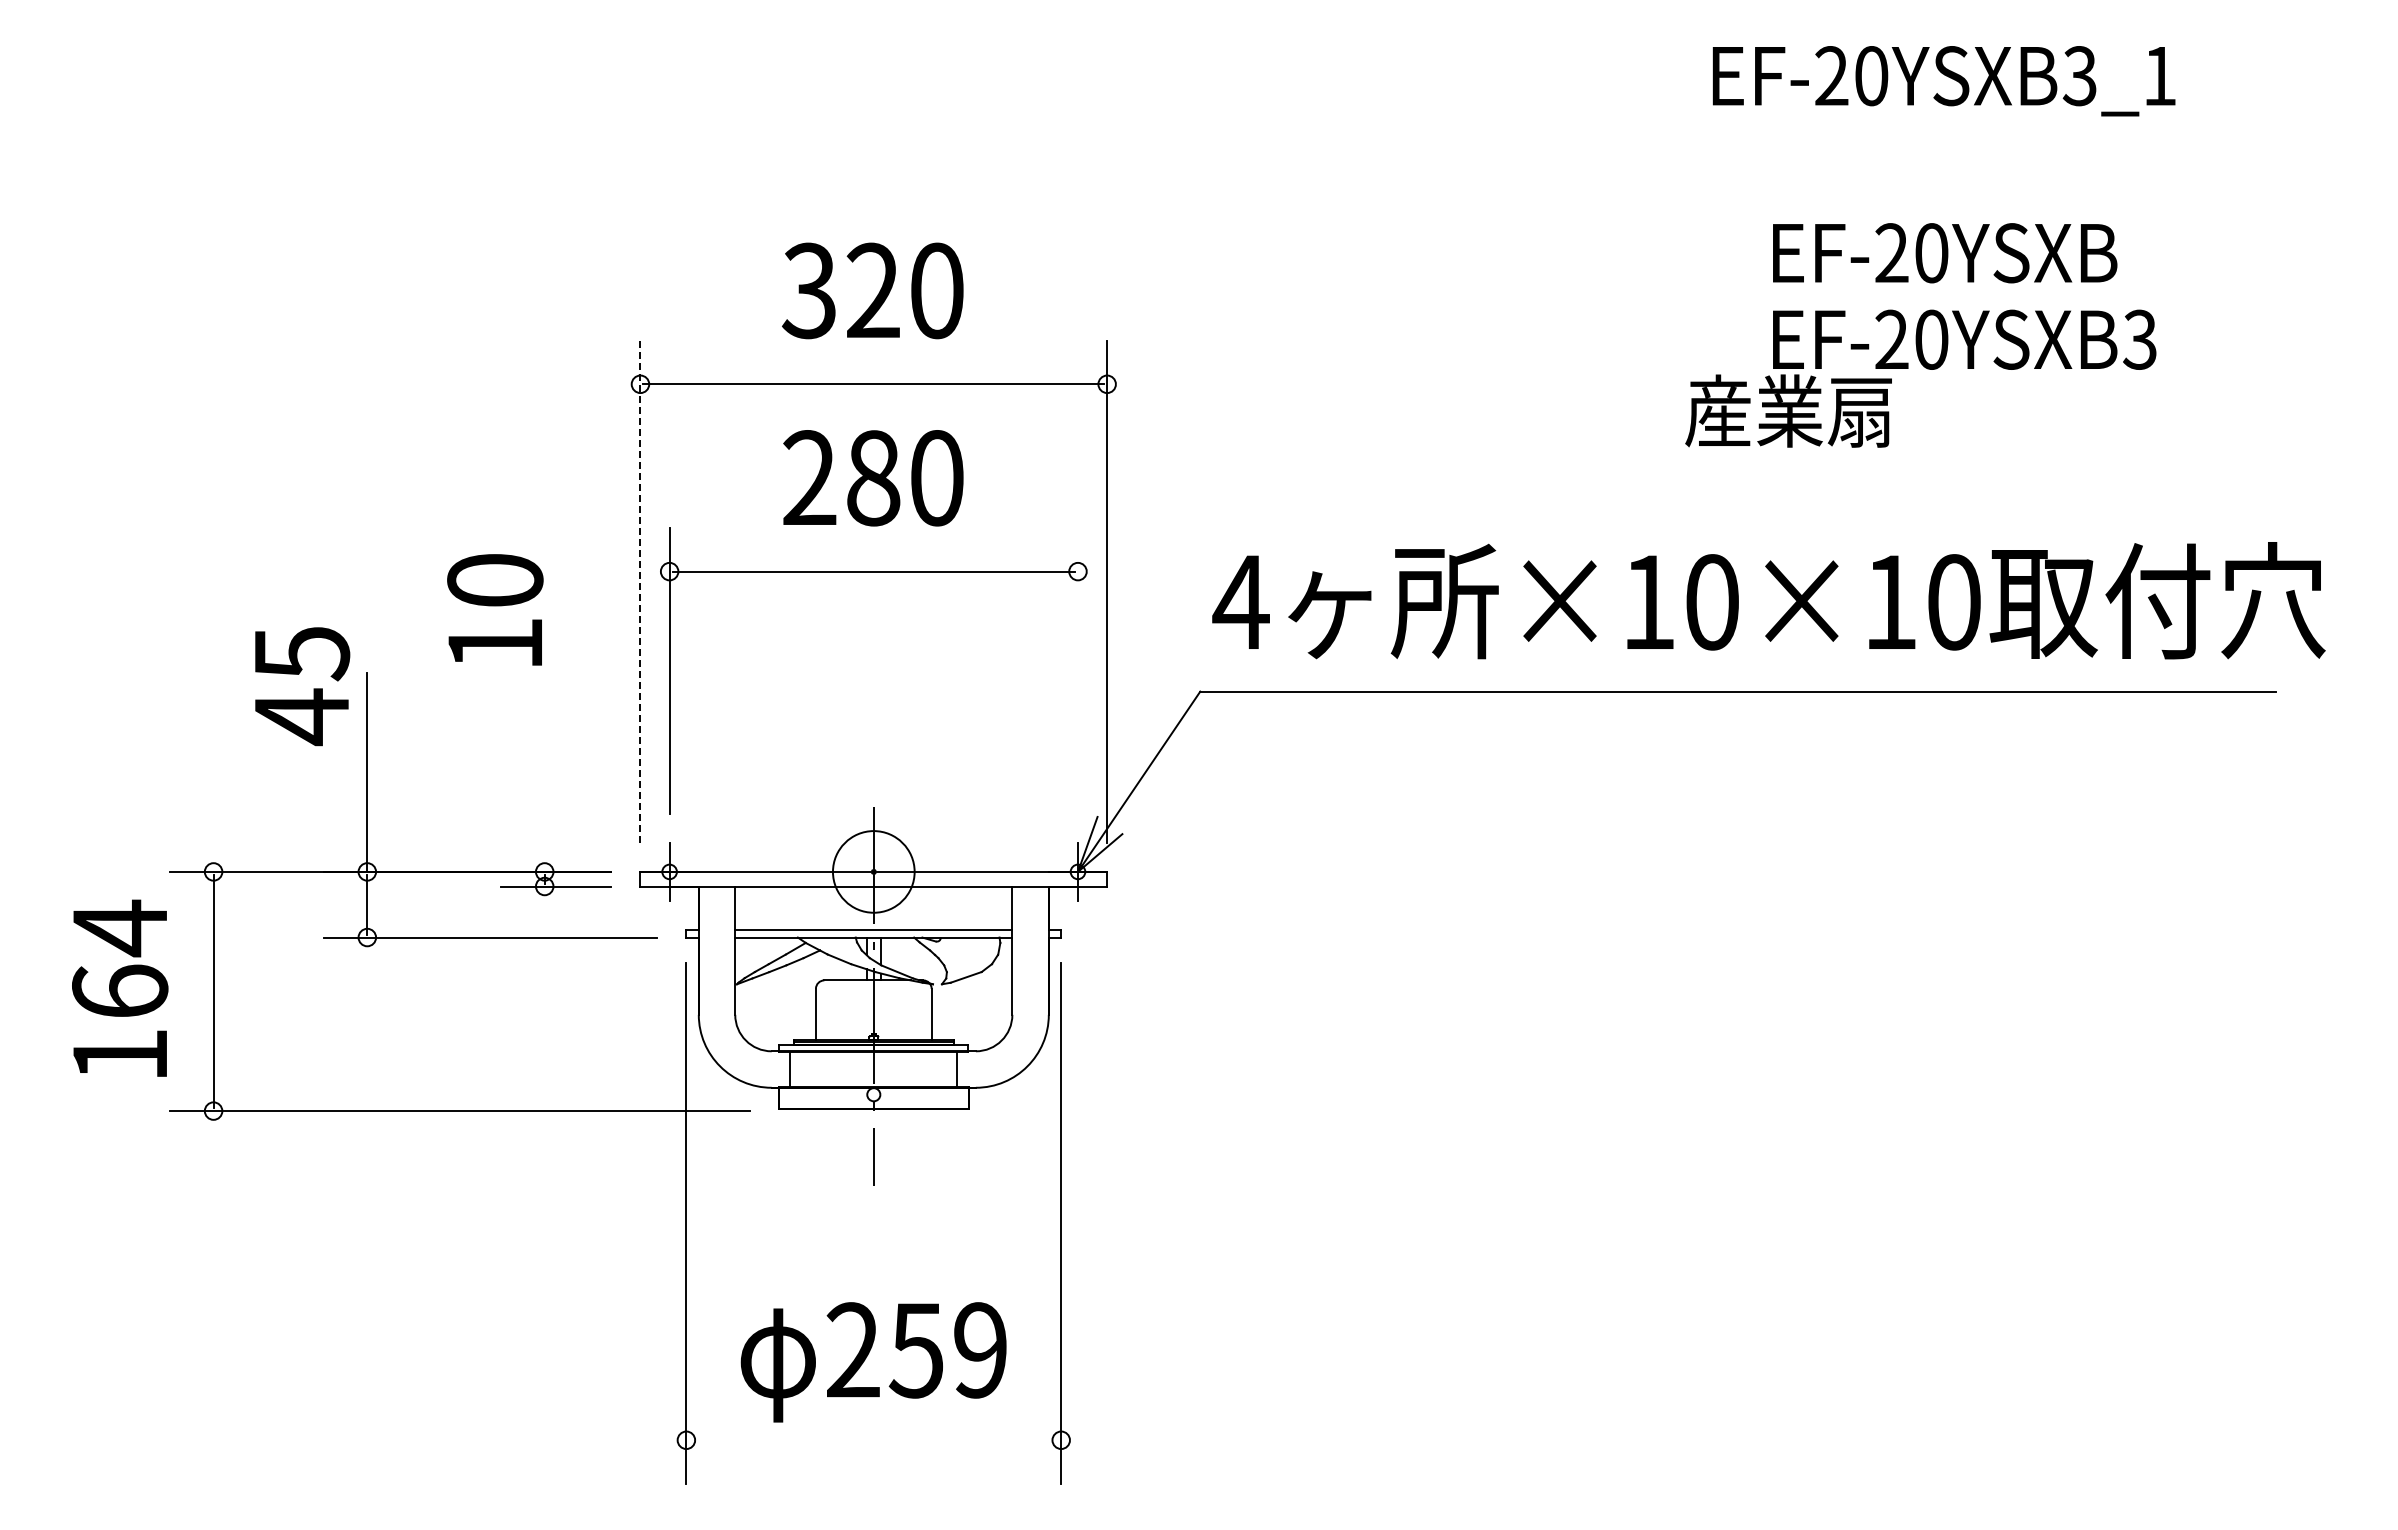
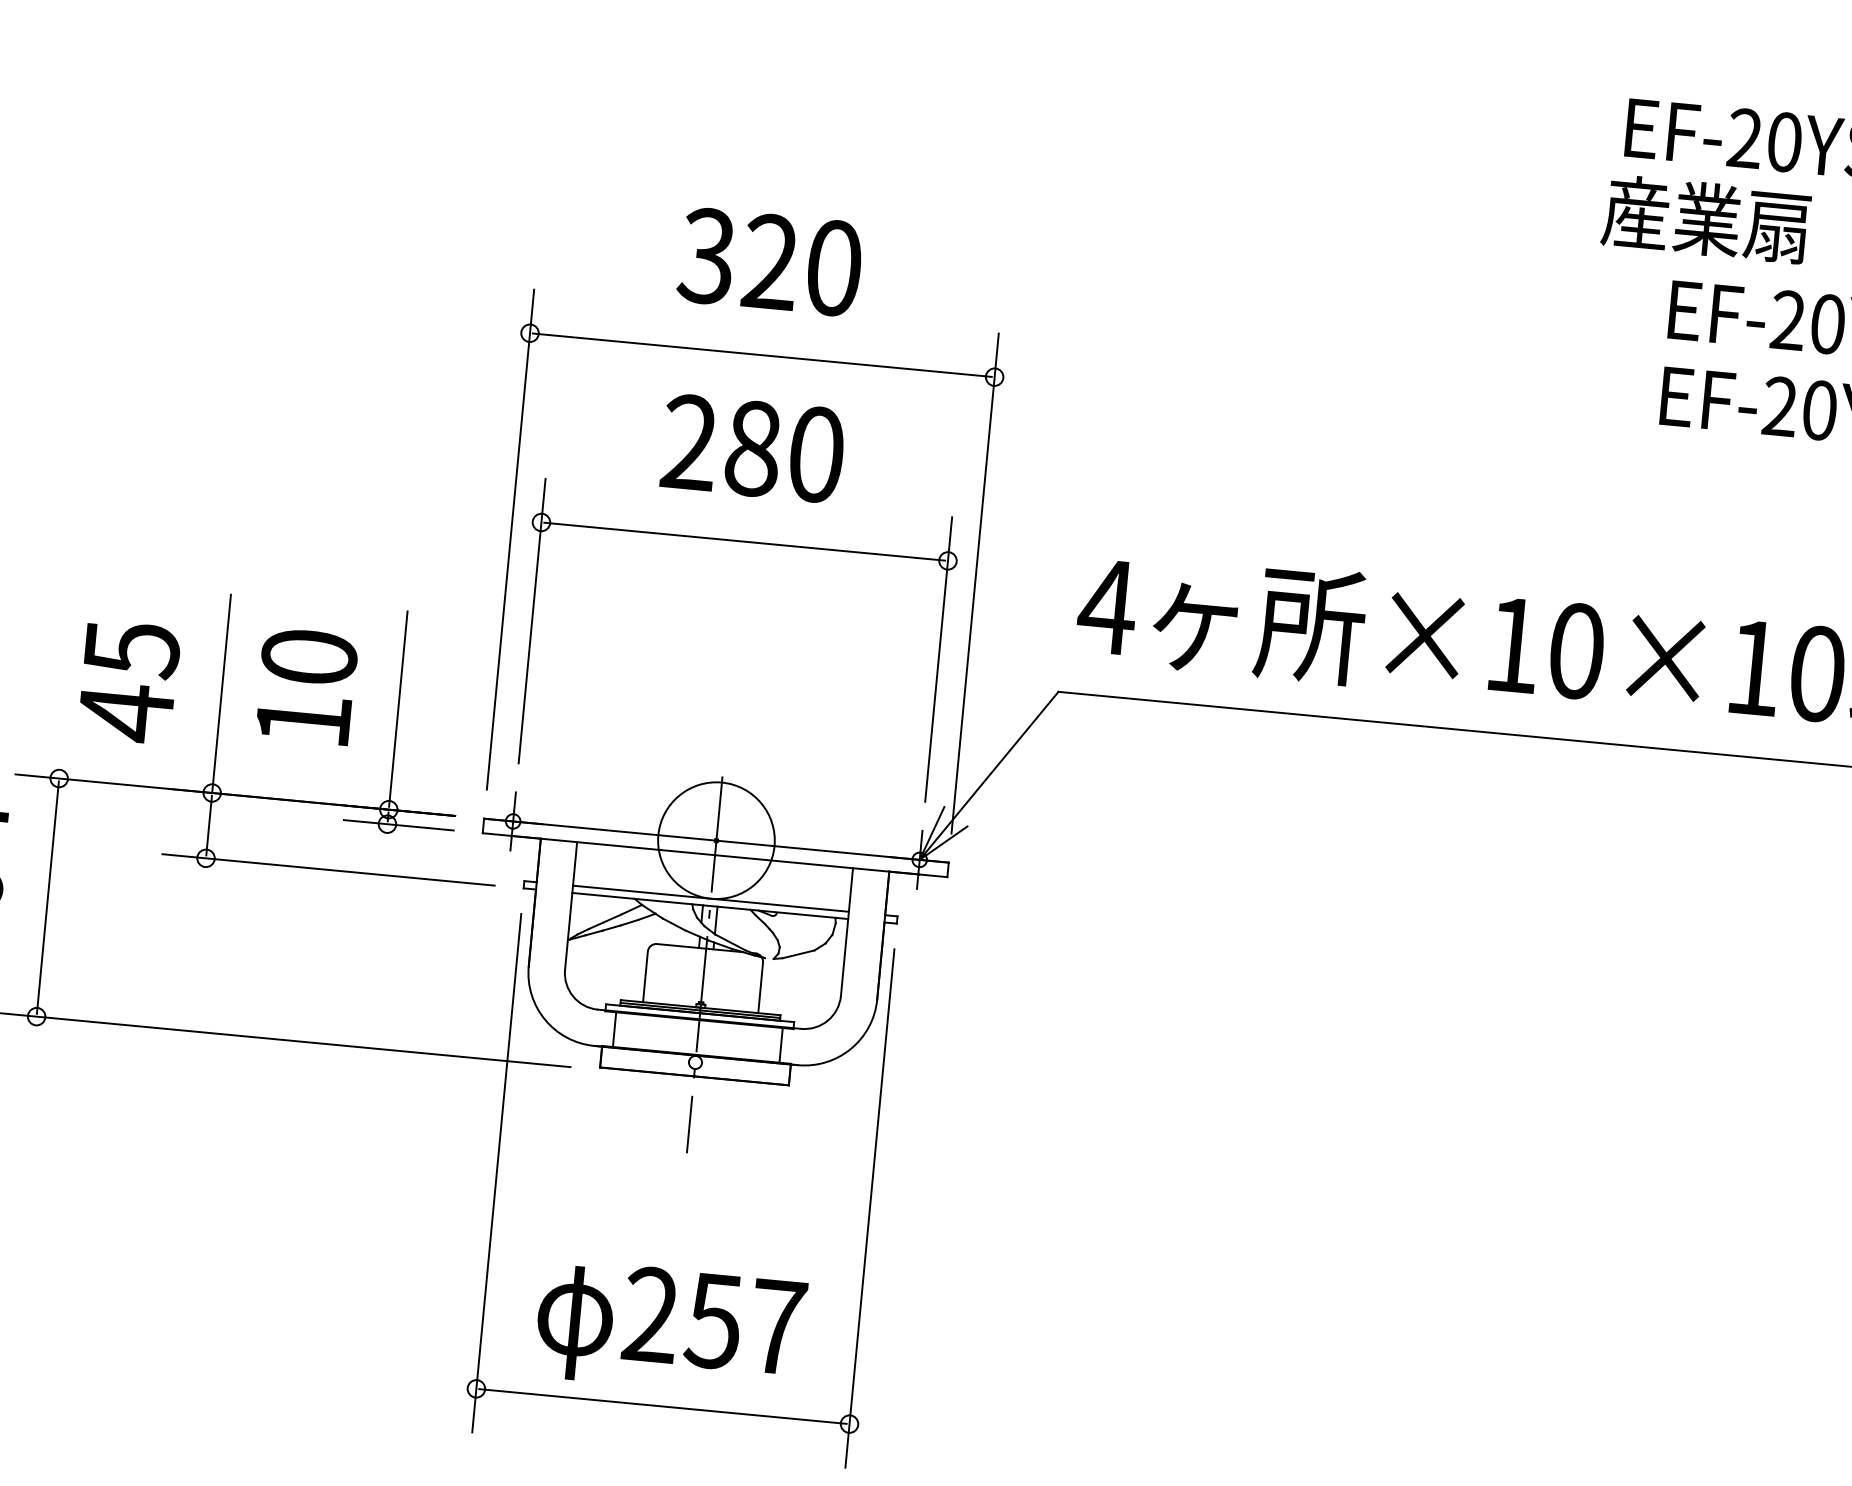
text: (1788, 410) -> (1706, 218), moved
line: (640, 591) -> (510, 539), dashed -> solid
text: (495, 609) -> (306, 686), moved
line: (1077, 670) -> (938, 659), added
text: (302, 686) -> (129, 682), moved
line: (544, 770) -> (398, 708), added
circle: (873, 871) -> (716, 840), size x1.43
text: (980, 1350) -> (777, 1327), 259 -> 257
line: (873, 1440) -> (662, 1406), added

